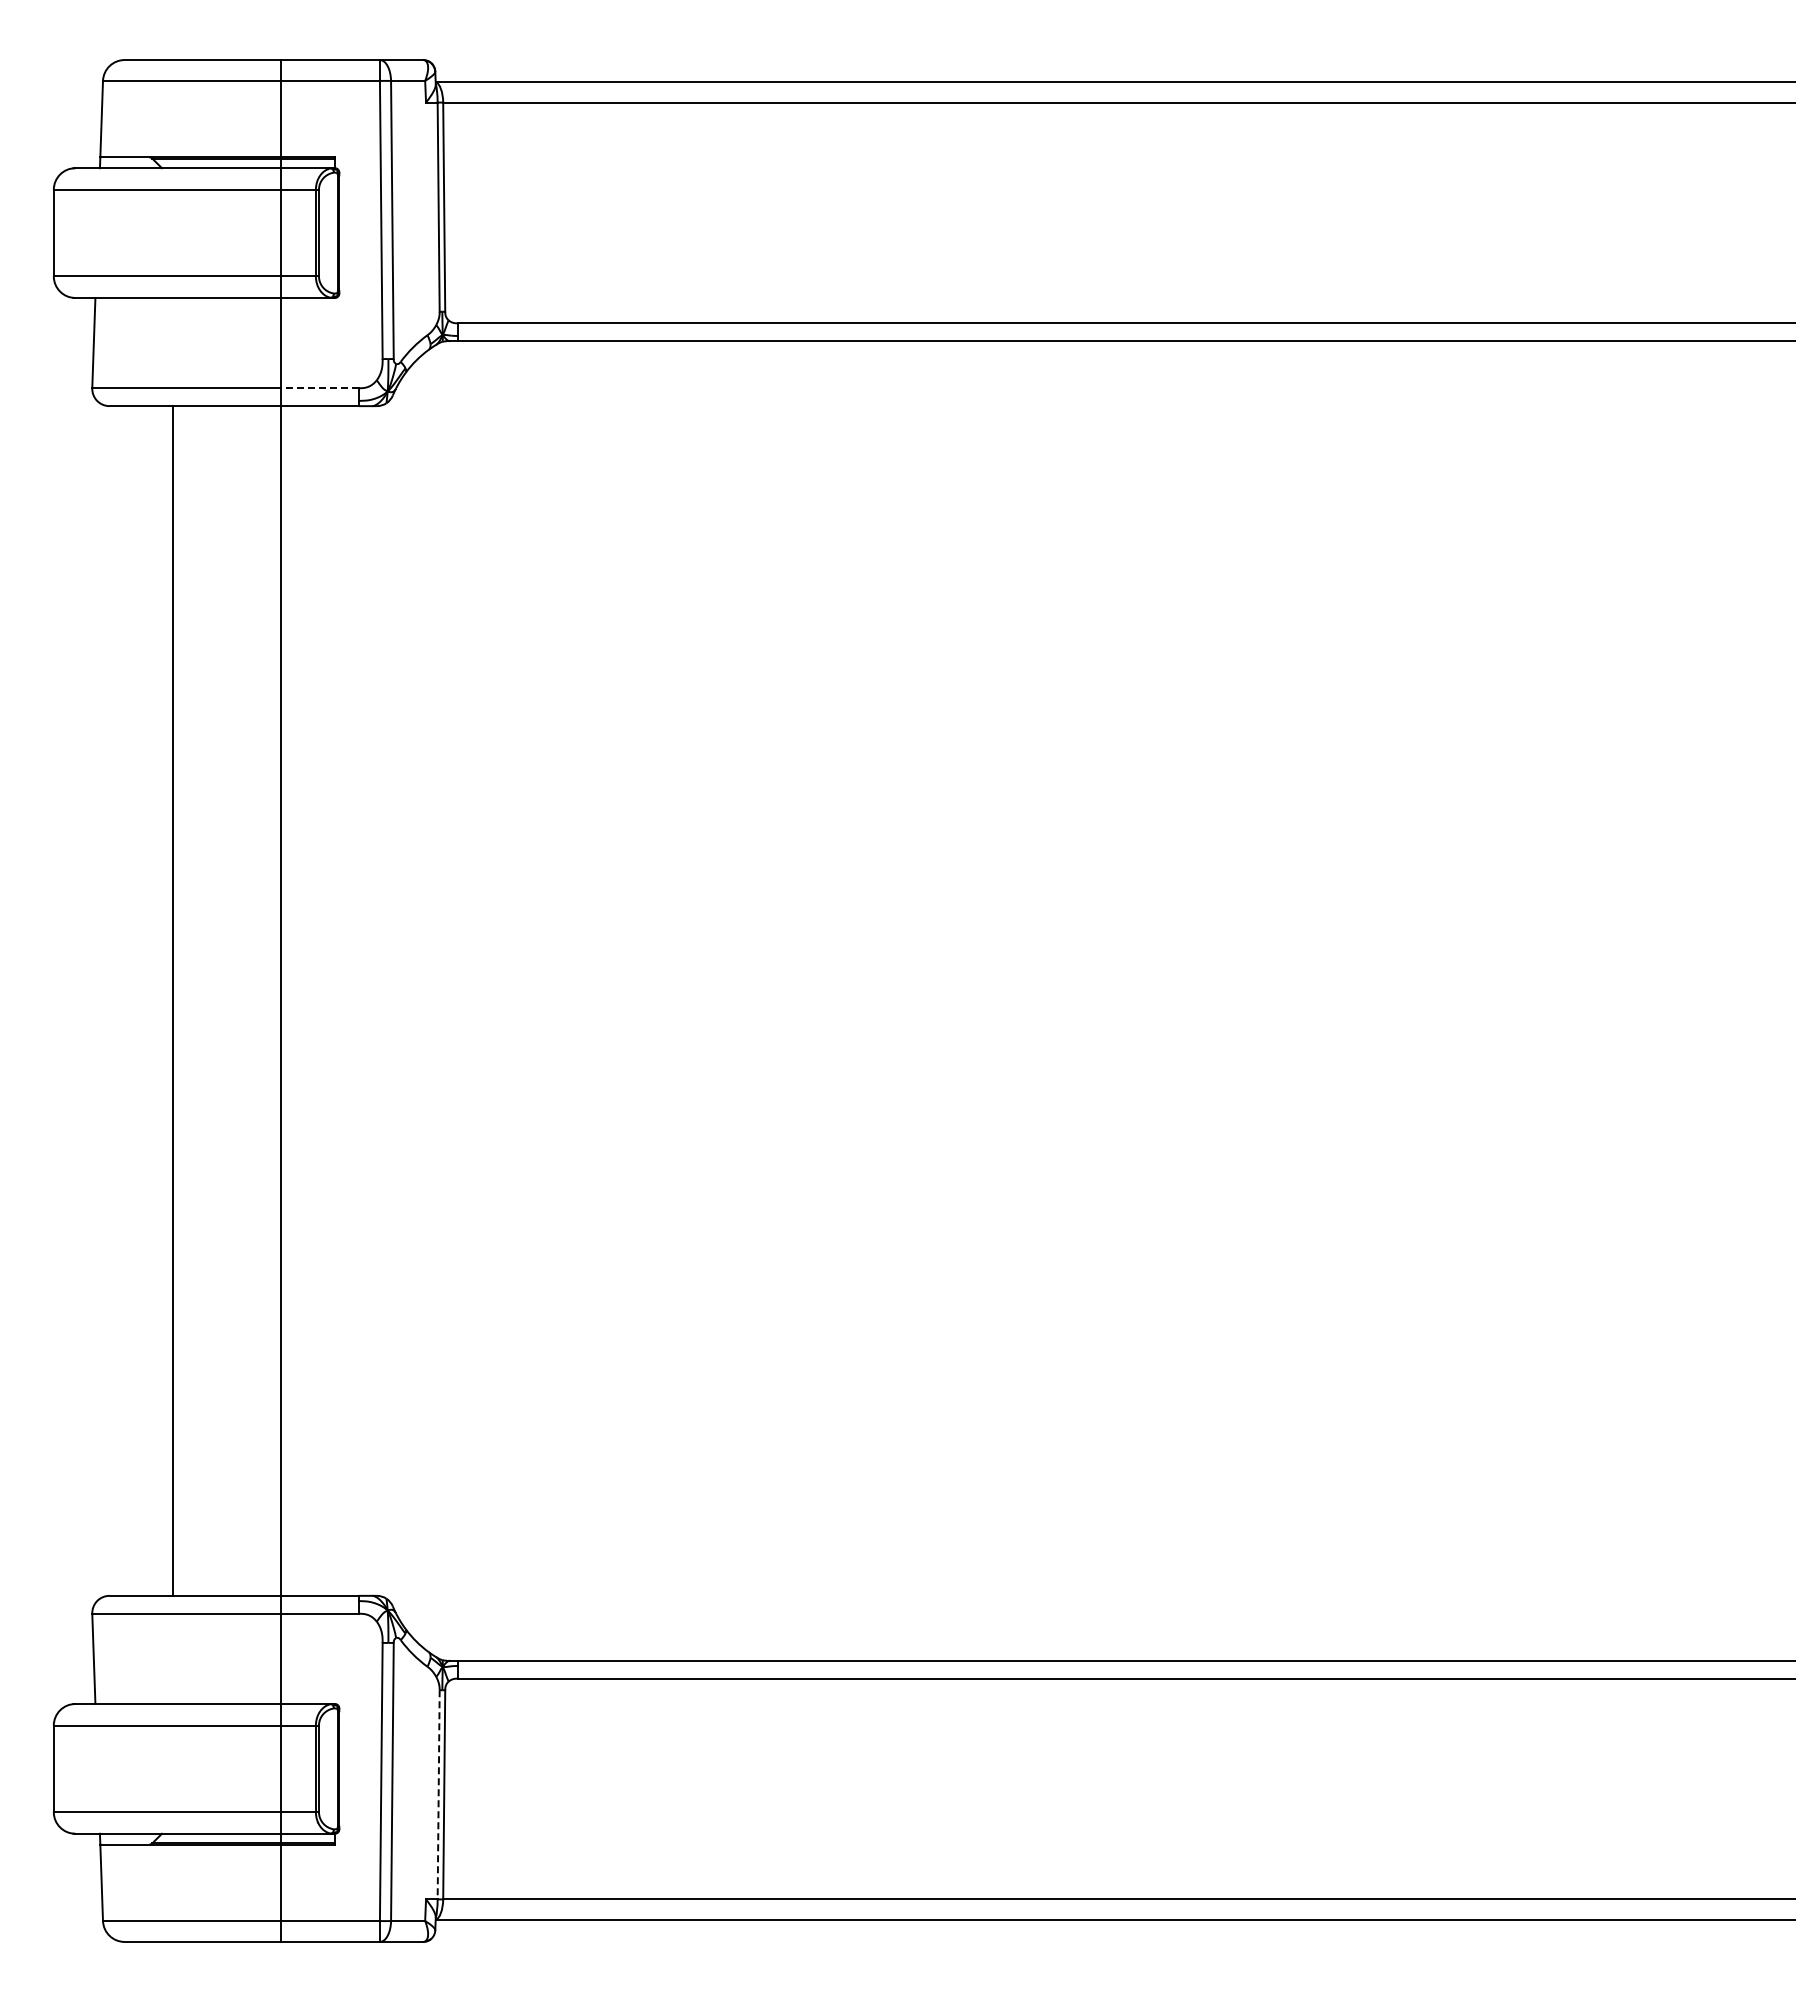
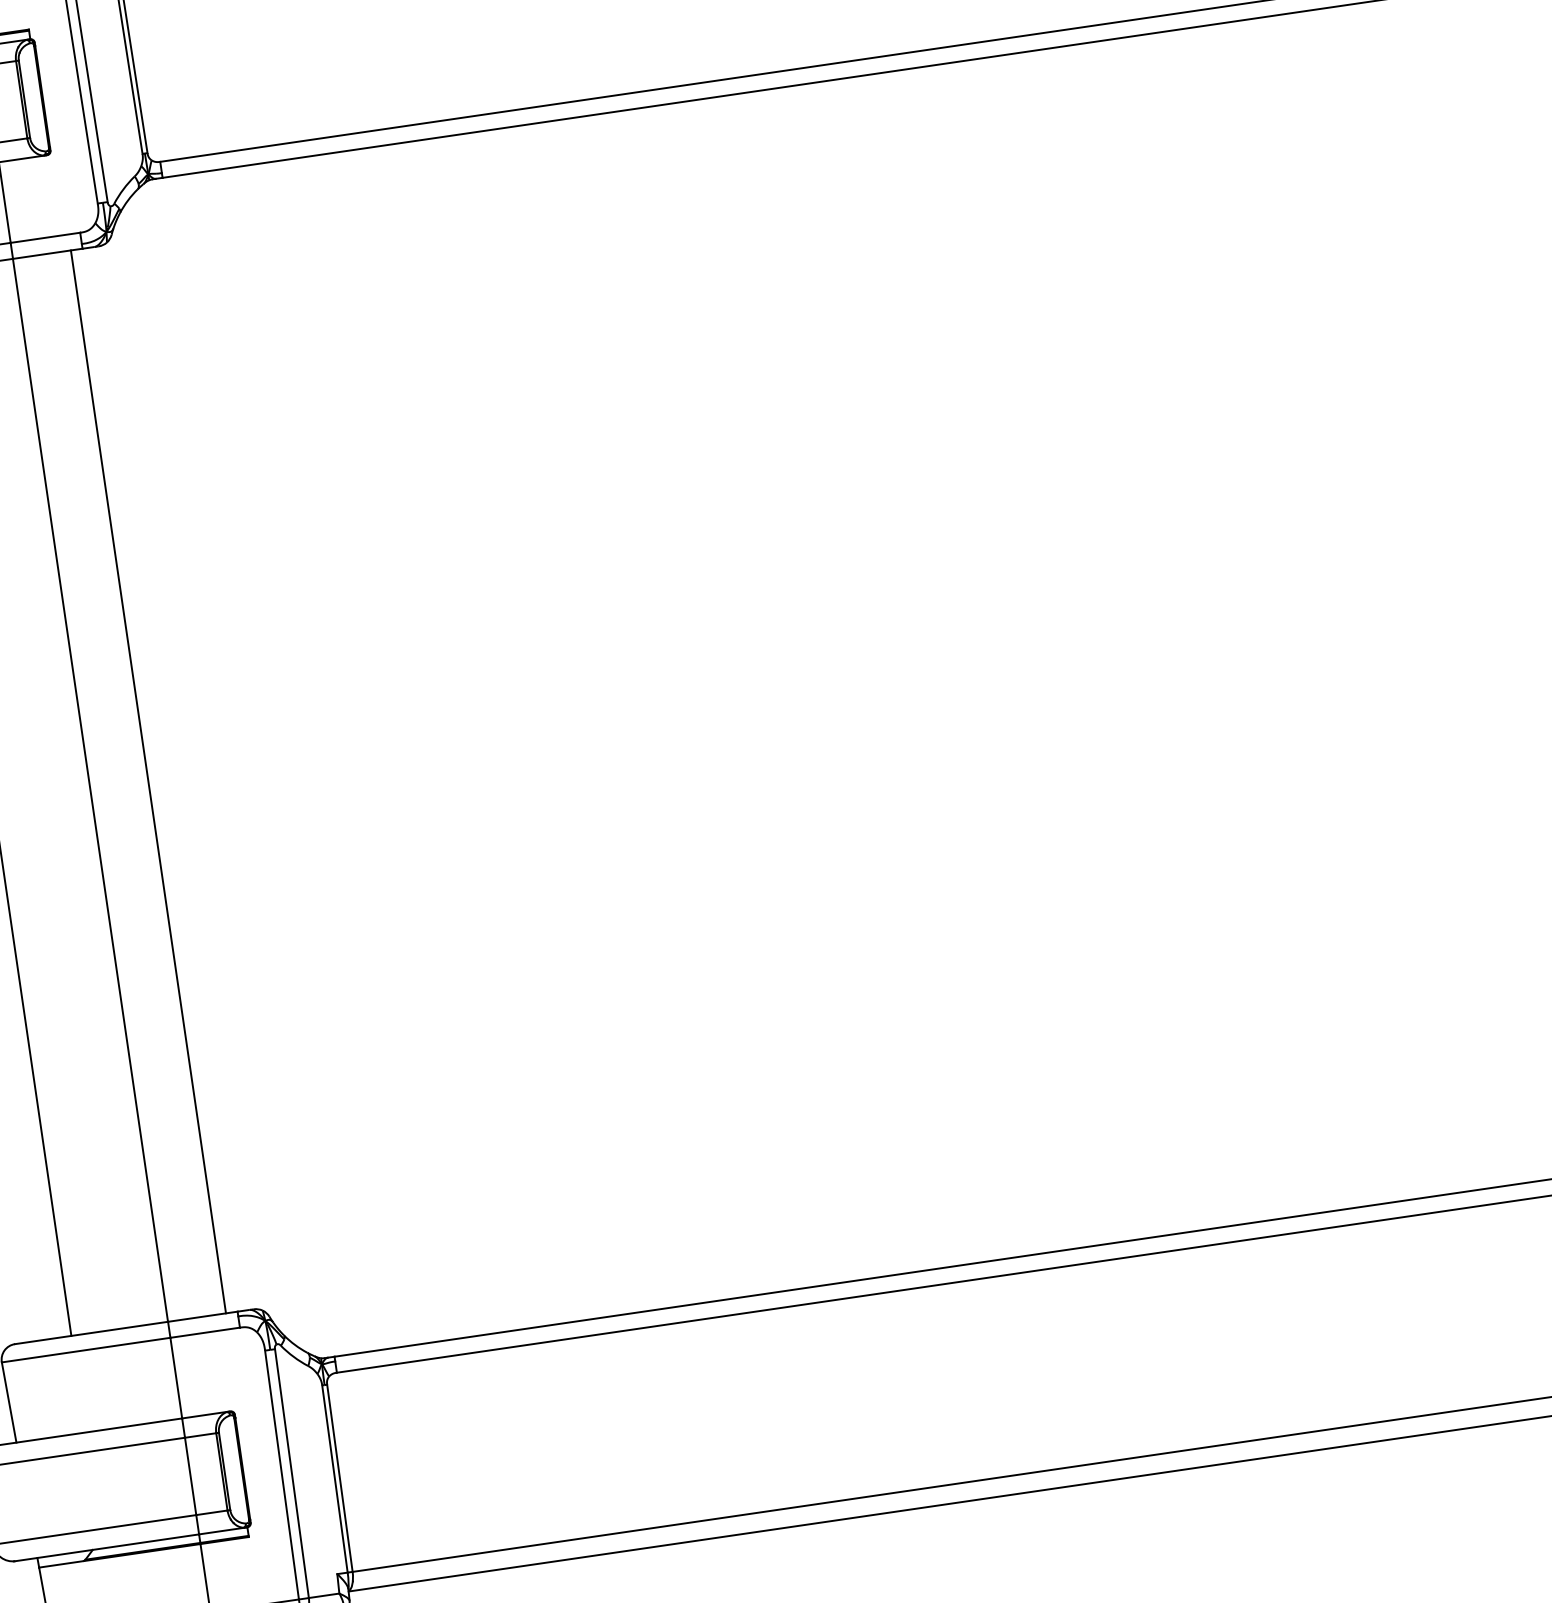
line: (319, 388) -> (45, 238), dashed -> solid
line: (345, 1000) -> (148, 781), added
line: (438, 1794) -> (334, 1478), dashed -> solid

